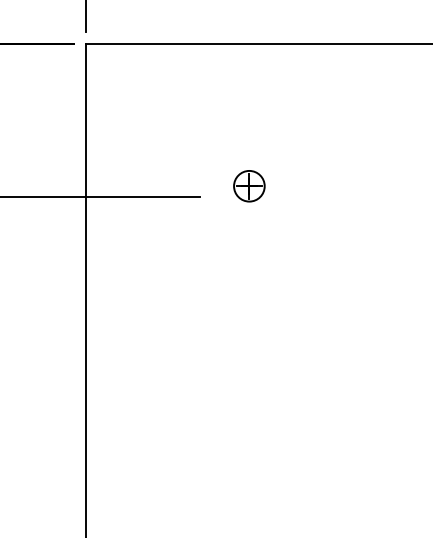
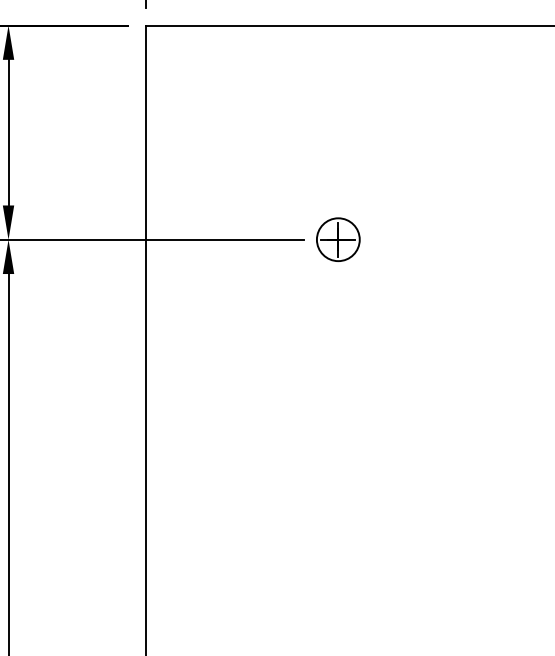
part: (249, 186) -> (338, 240), moved

